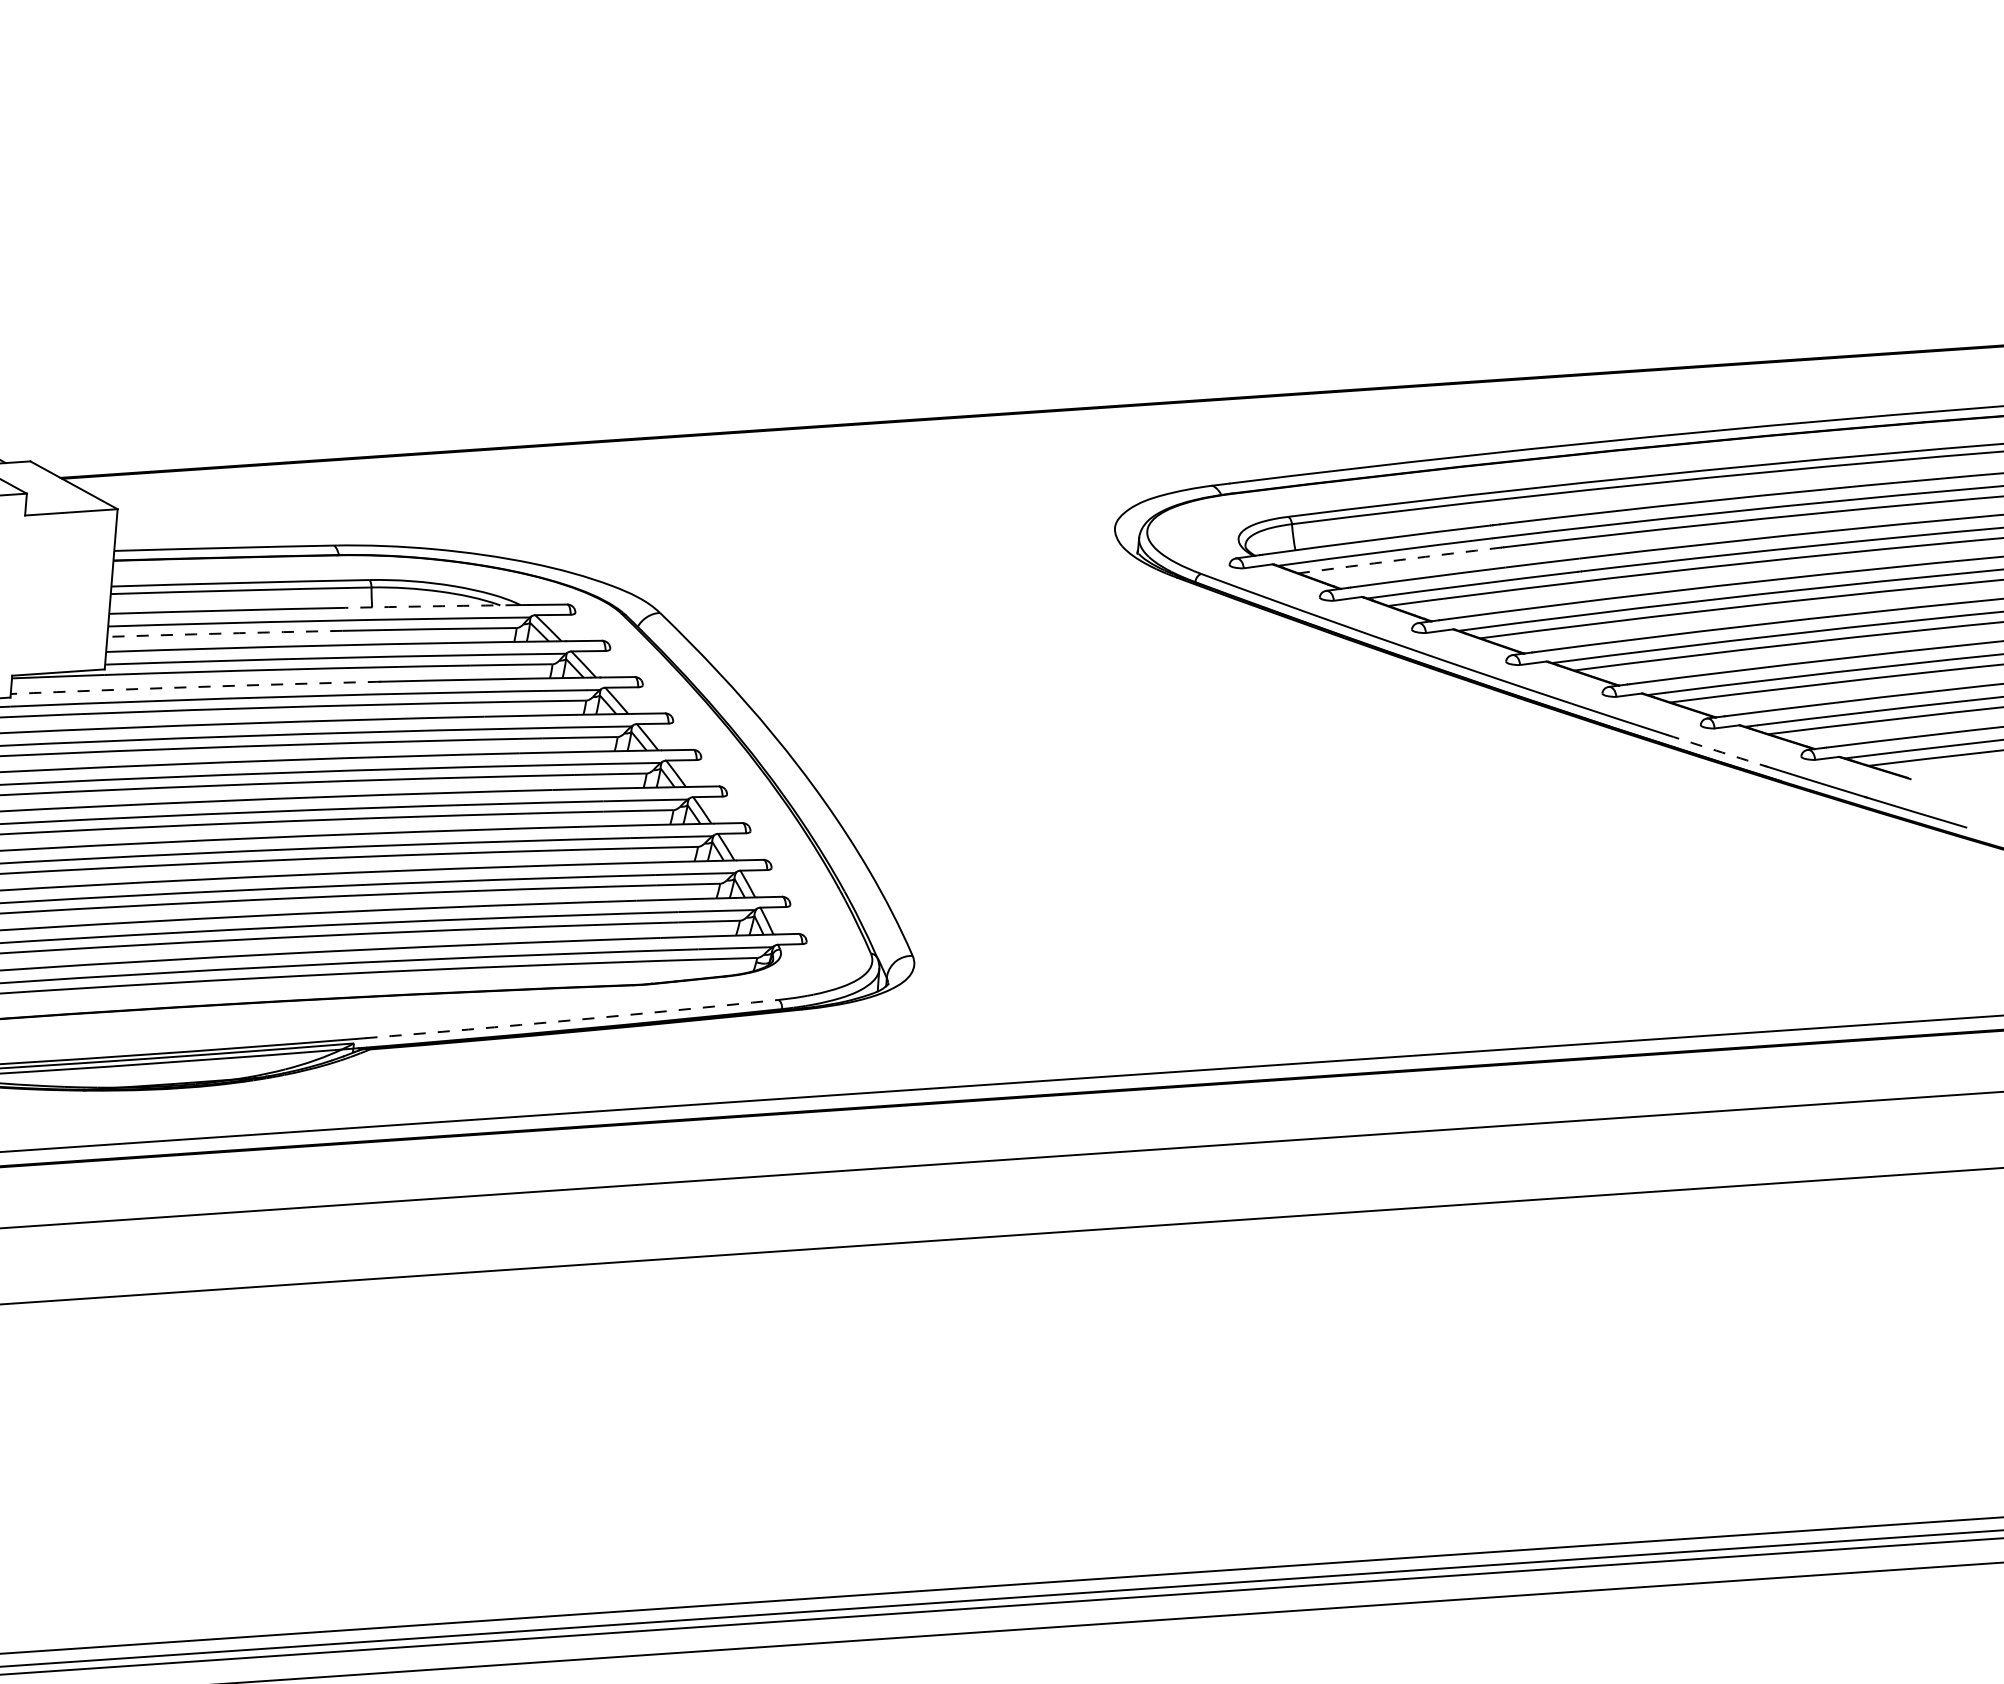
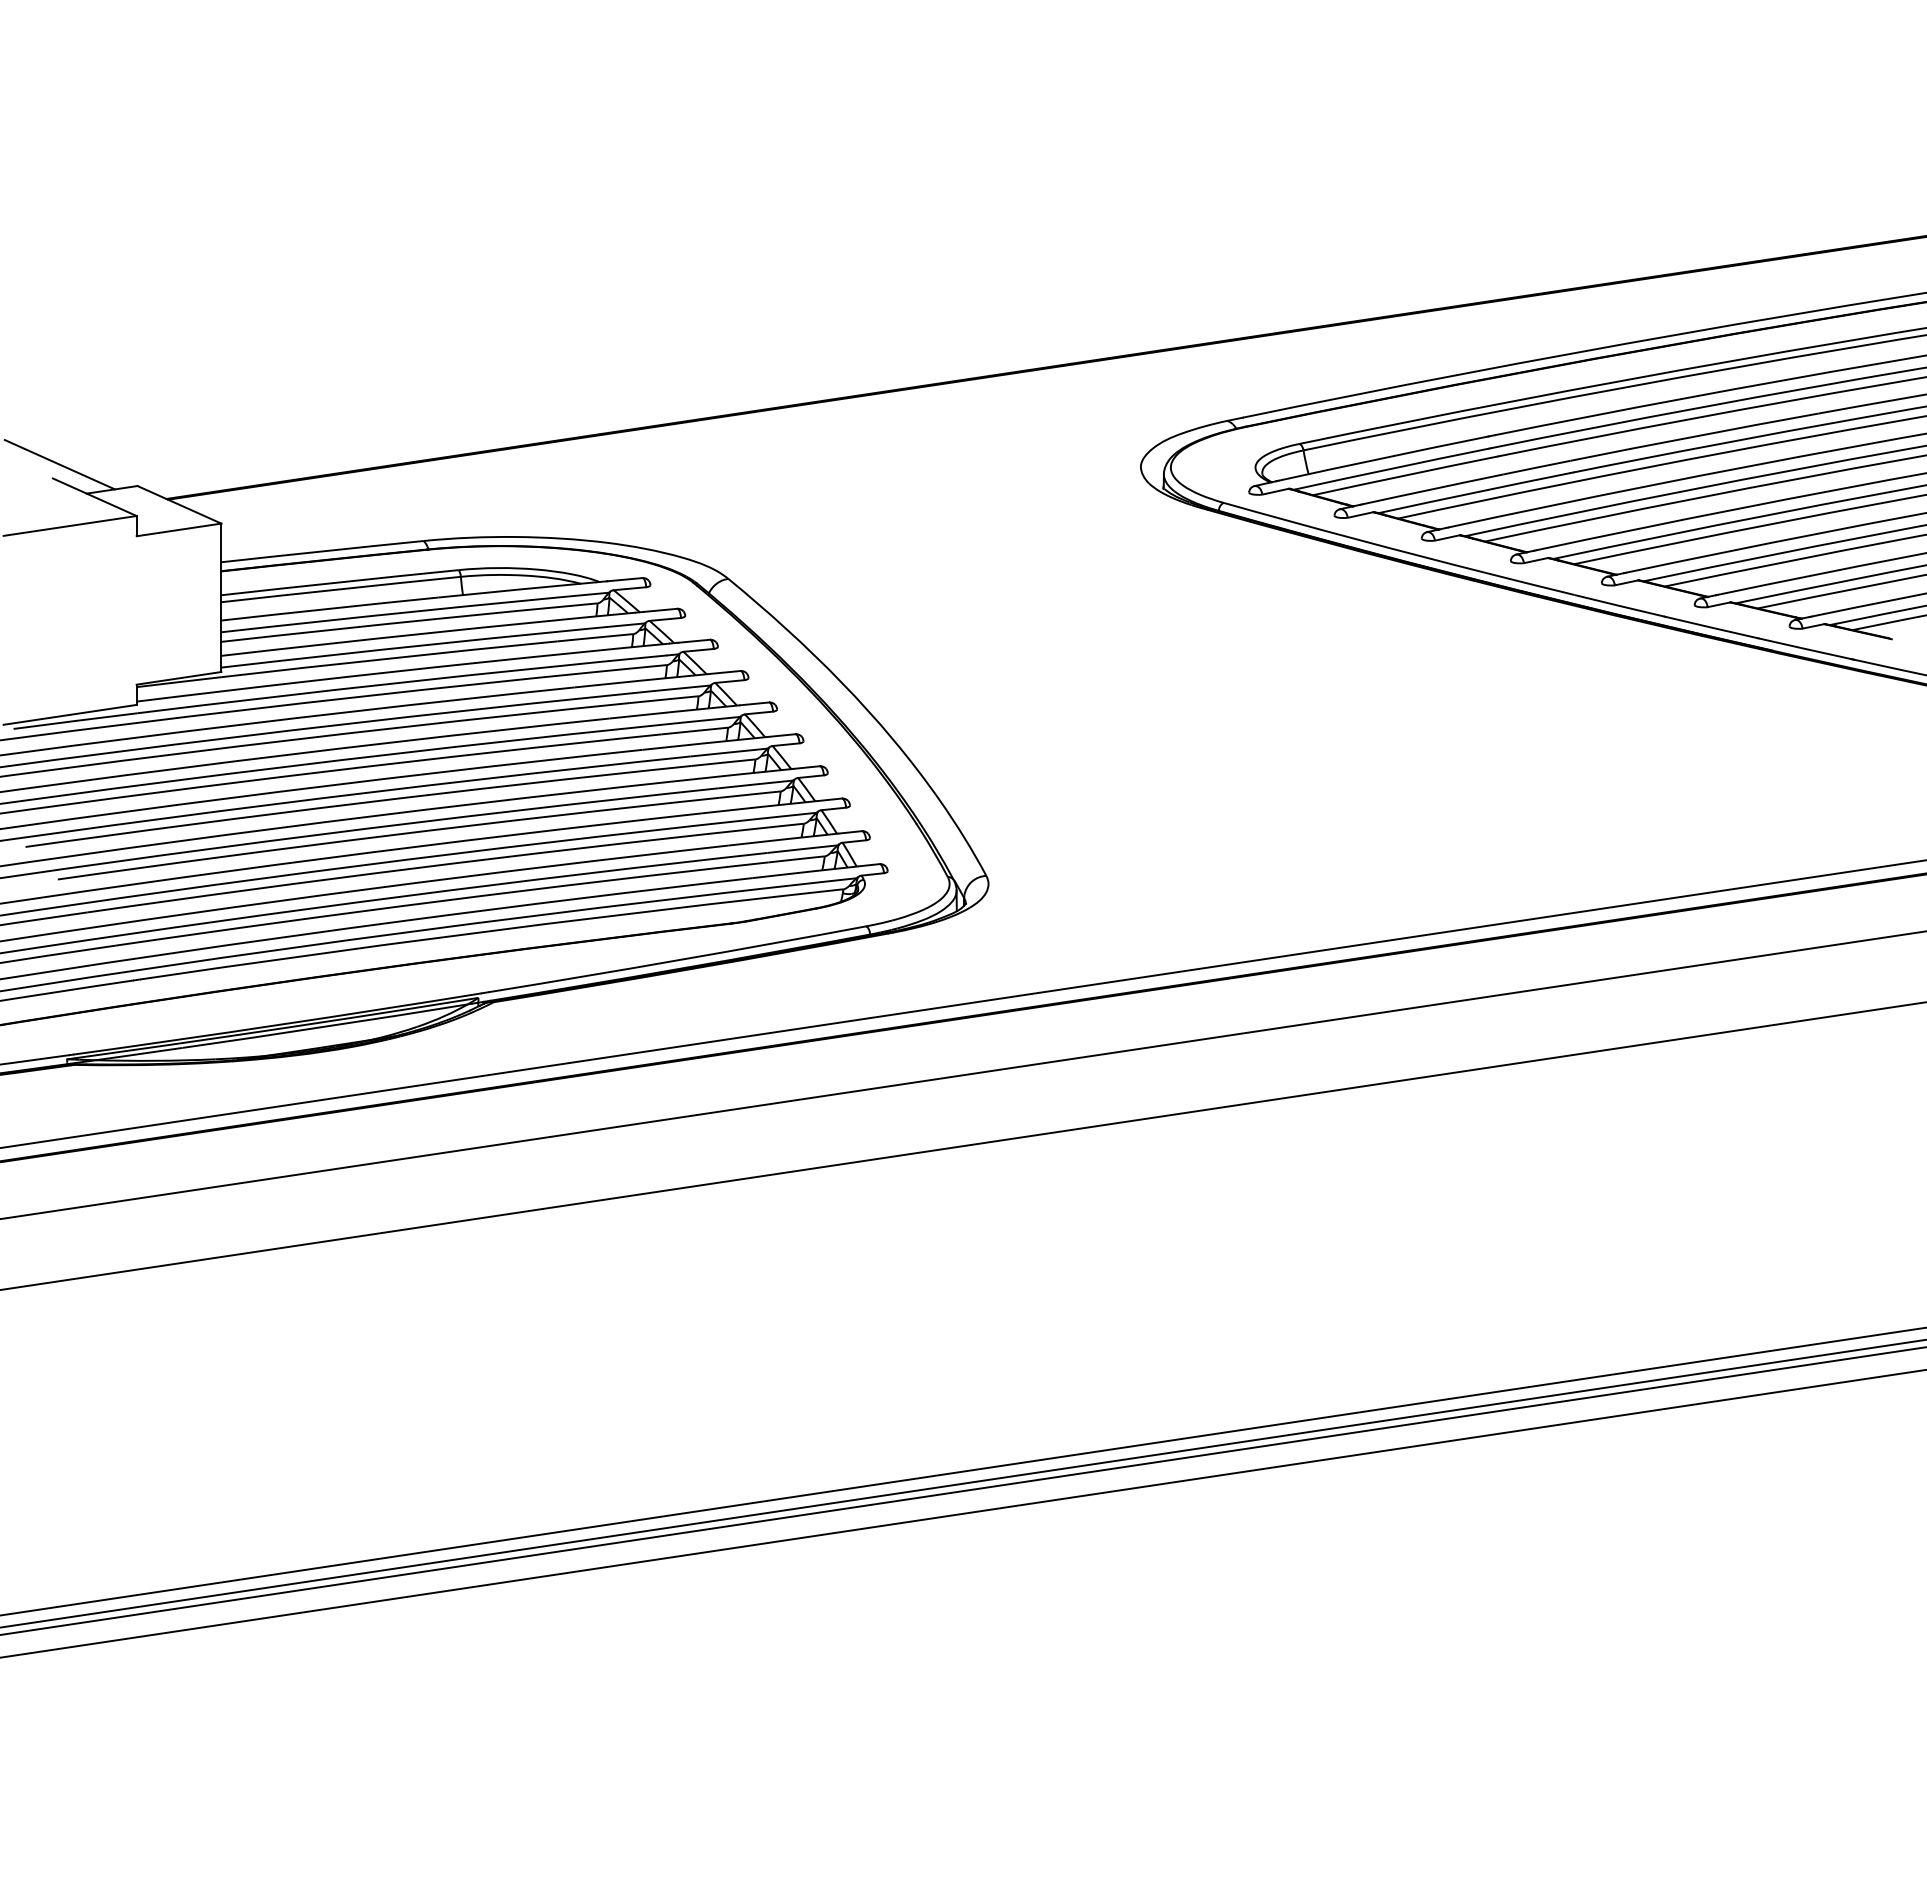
arc: (1399, 560) -> (1405, 475), dashed -> solid
arc: (431, 606) -> (517, 589), dashed -> solid
arc: (225, 633) -> (329, 630), dashed -> solid
arc: (195, 687) -> (306, 681), dashed -> solid
arc: (1715, 750) -> (1710, 627), dashed -> solid
arc: (571, 1020) -> (677, 960), dashed -> solid

